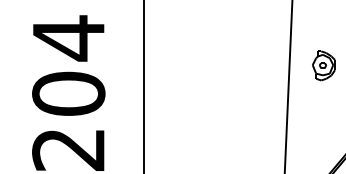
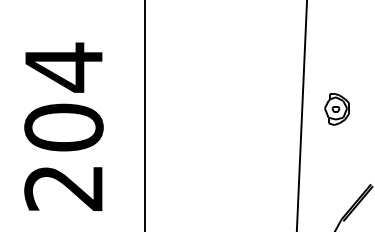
part: (323, 65) -> (336, 108), moved

